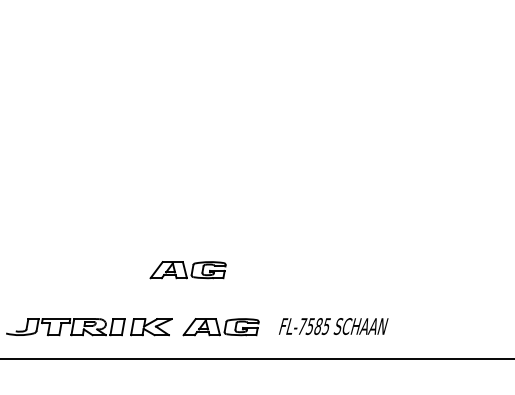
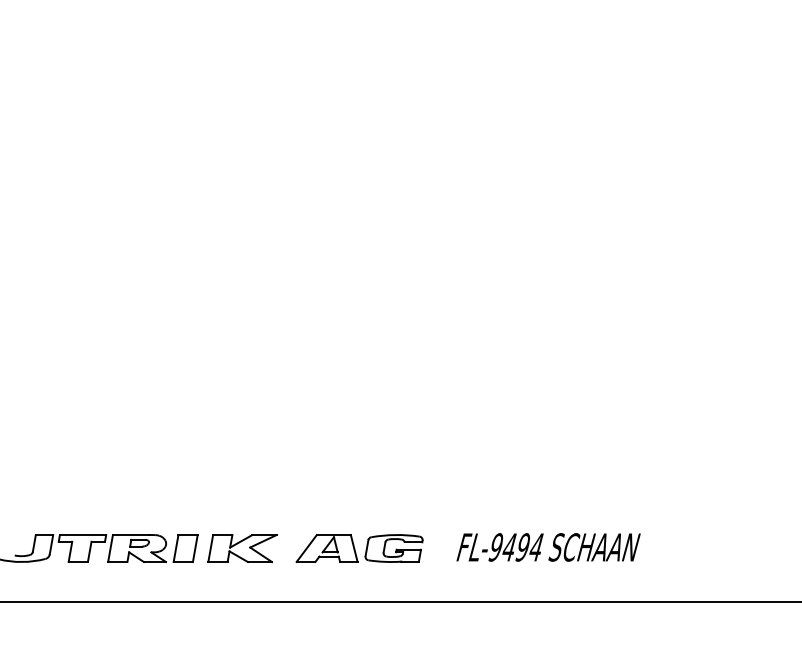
part: (187, 270) -> (303, 453), removed
text: (314, 326) -> (516, 547), FL-7585 -> FL-9494

